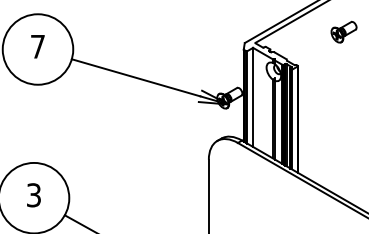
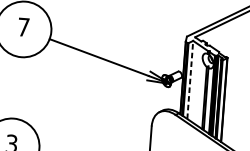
line: (253, 97) -> (190, 80), solid -> dashed

